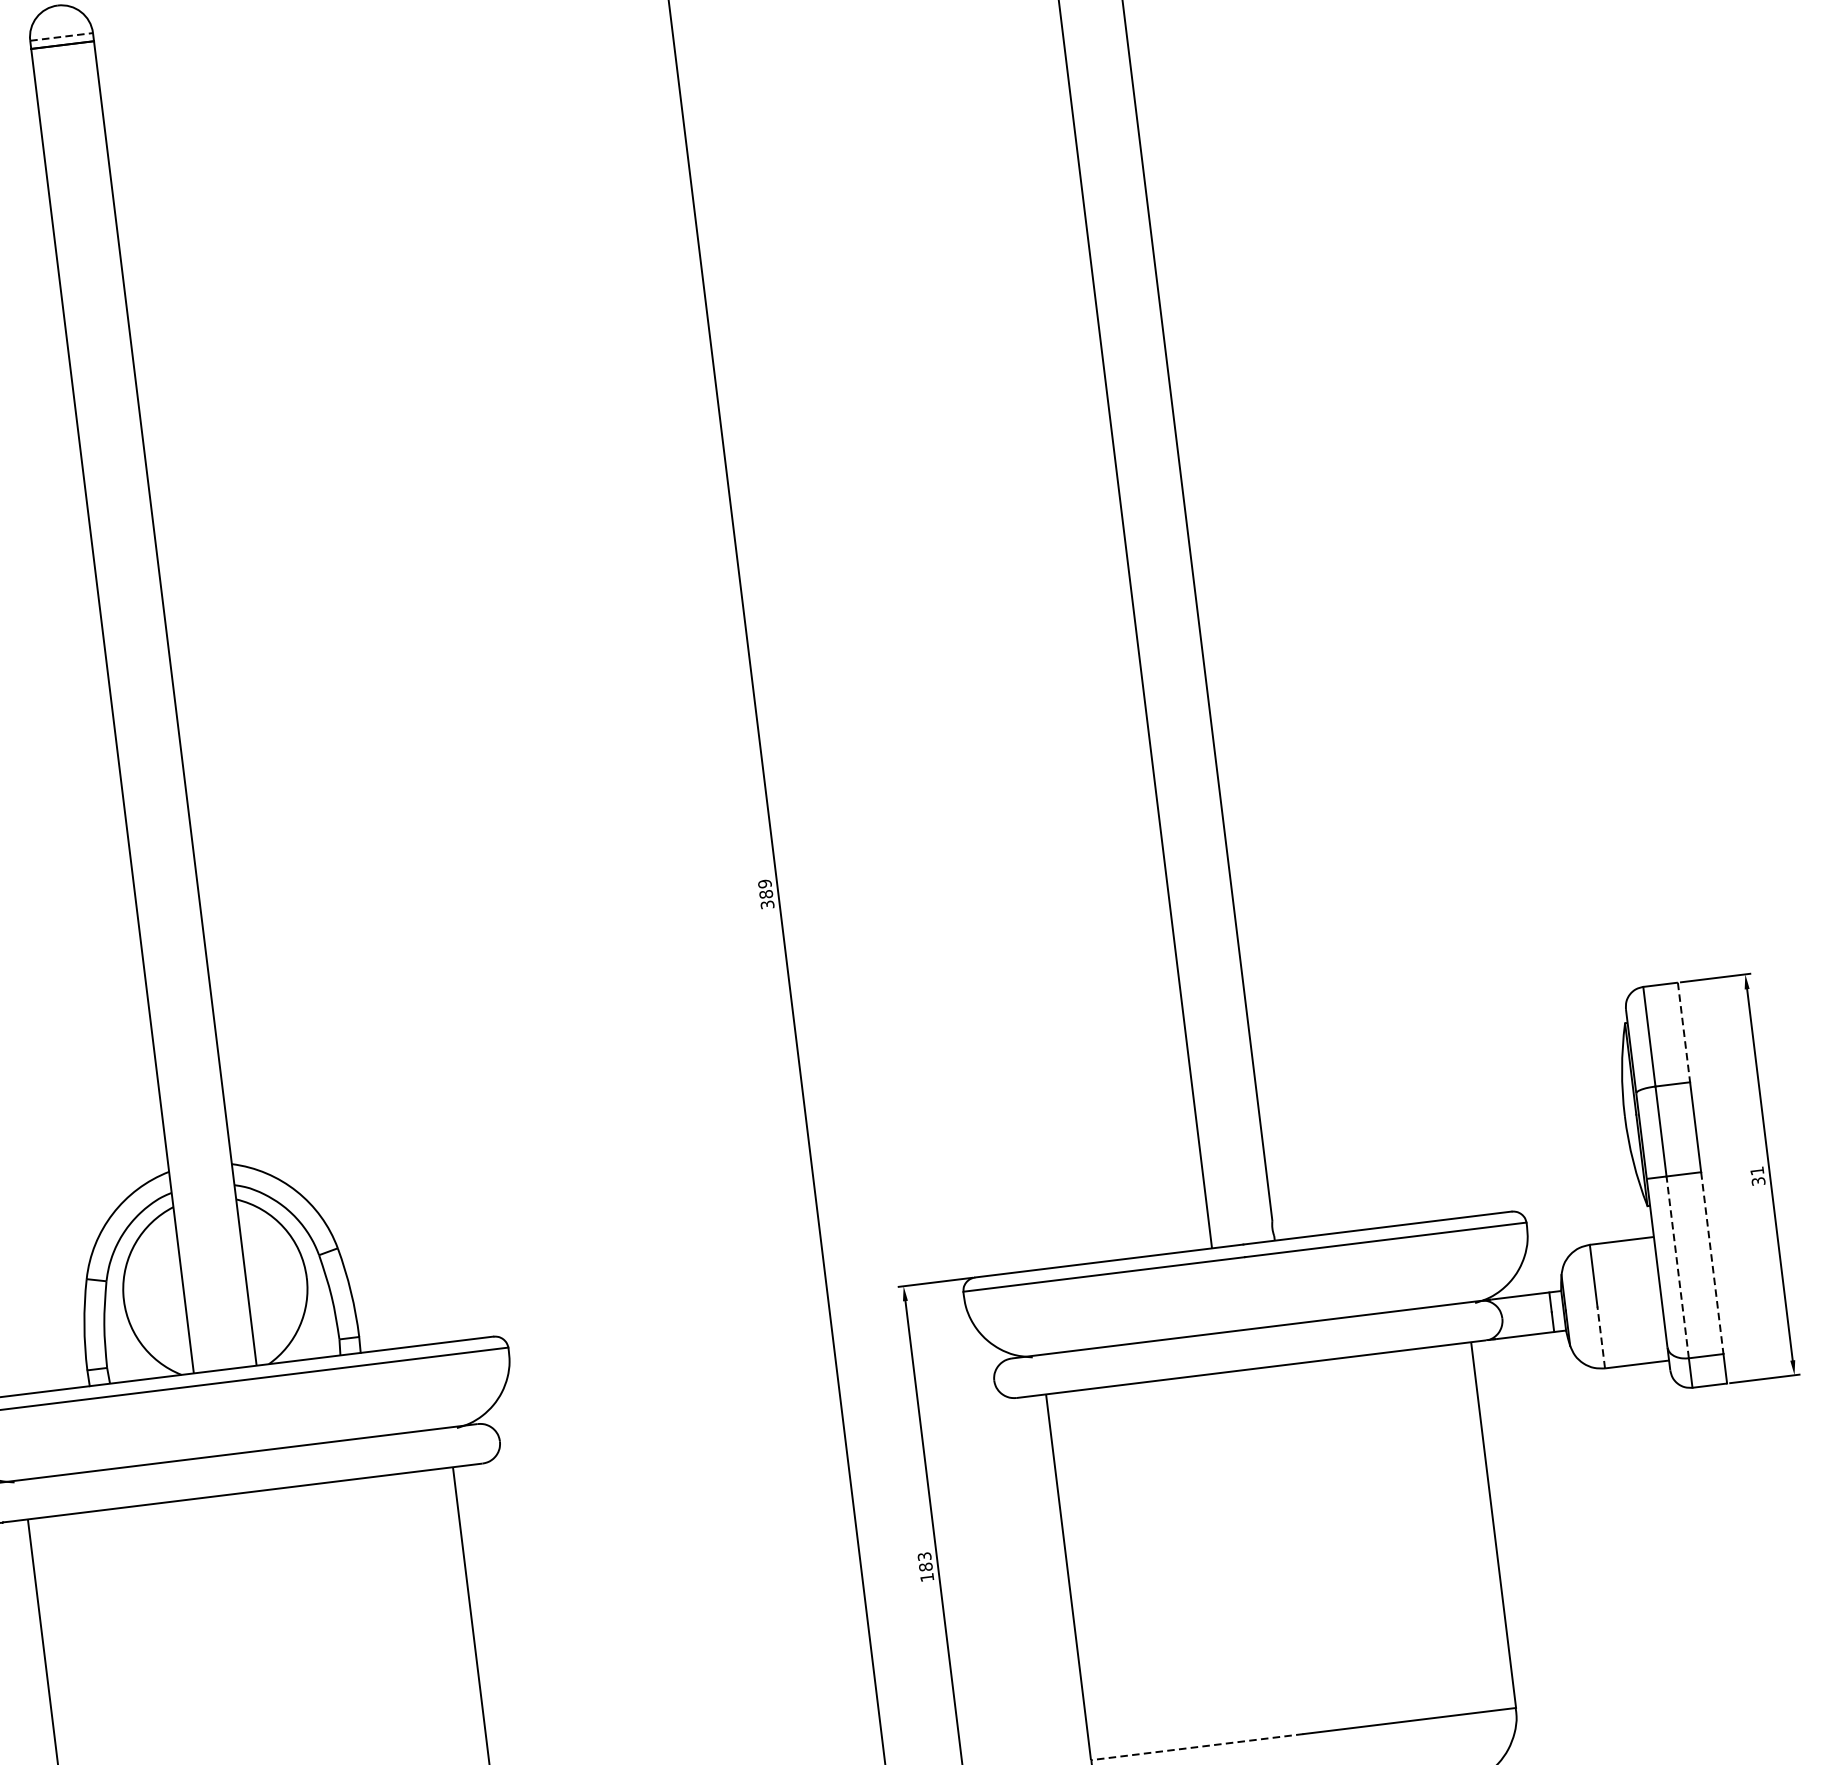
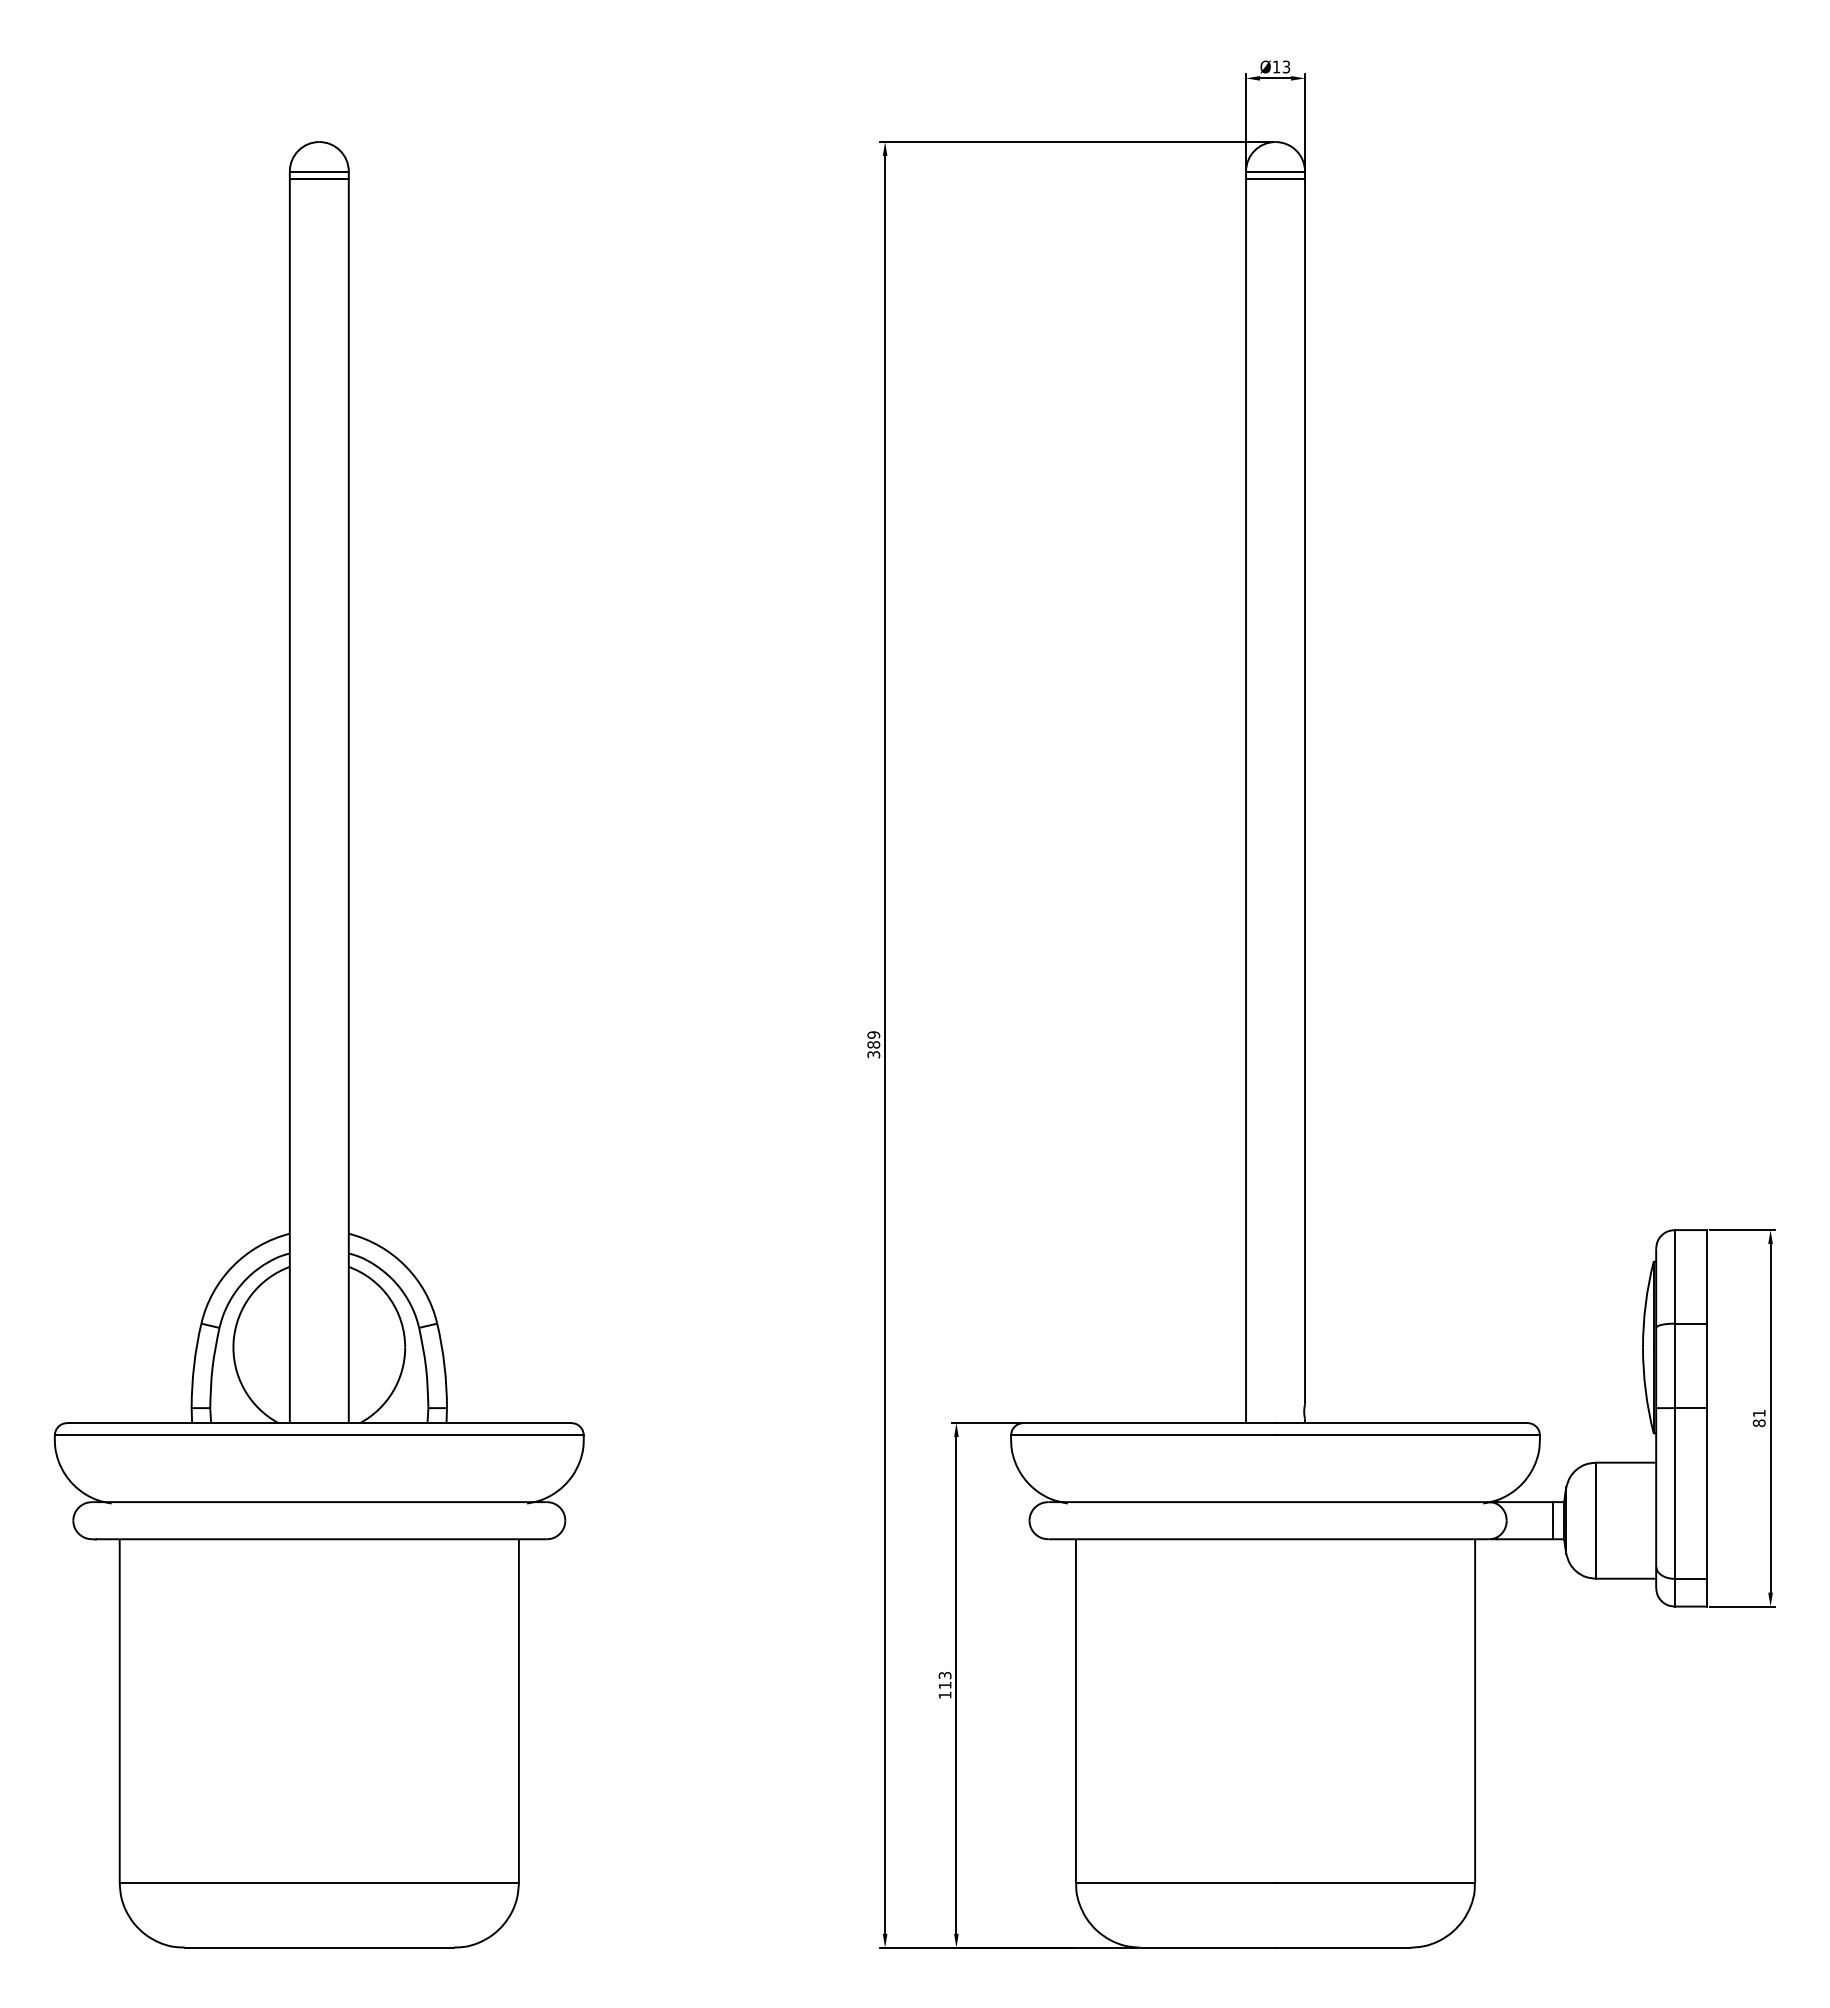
line: (61, 36) -> (319, 171), dashed -> solid
line: (1684, 1032) -> (1707, 1276), dashed -> solid
text: (1757, 1181) -> (1758, 1423), 31 -> 81
line: (1712, 1264) -> (1707, 1494), dashed -> solid
line: (1677, 1267) -> (1674, 1493), dashed -> solid
line: (1601, 1337) -> (1596, 1549), dashed -> solid
text: (925, 1567) -> (944, 1685), 183 -> 113
line: (1196, 1746) -> (1175, 1882), dashed -> solid

